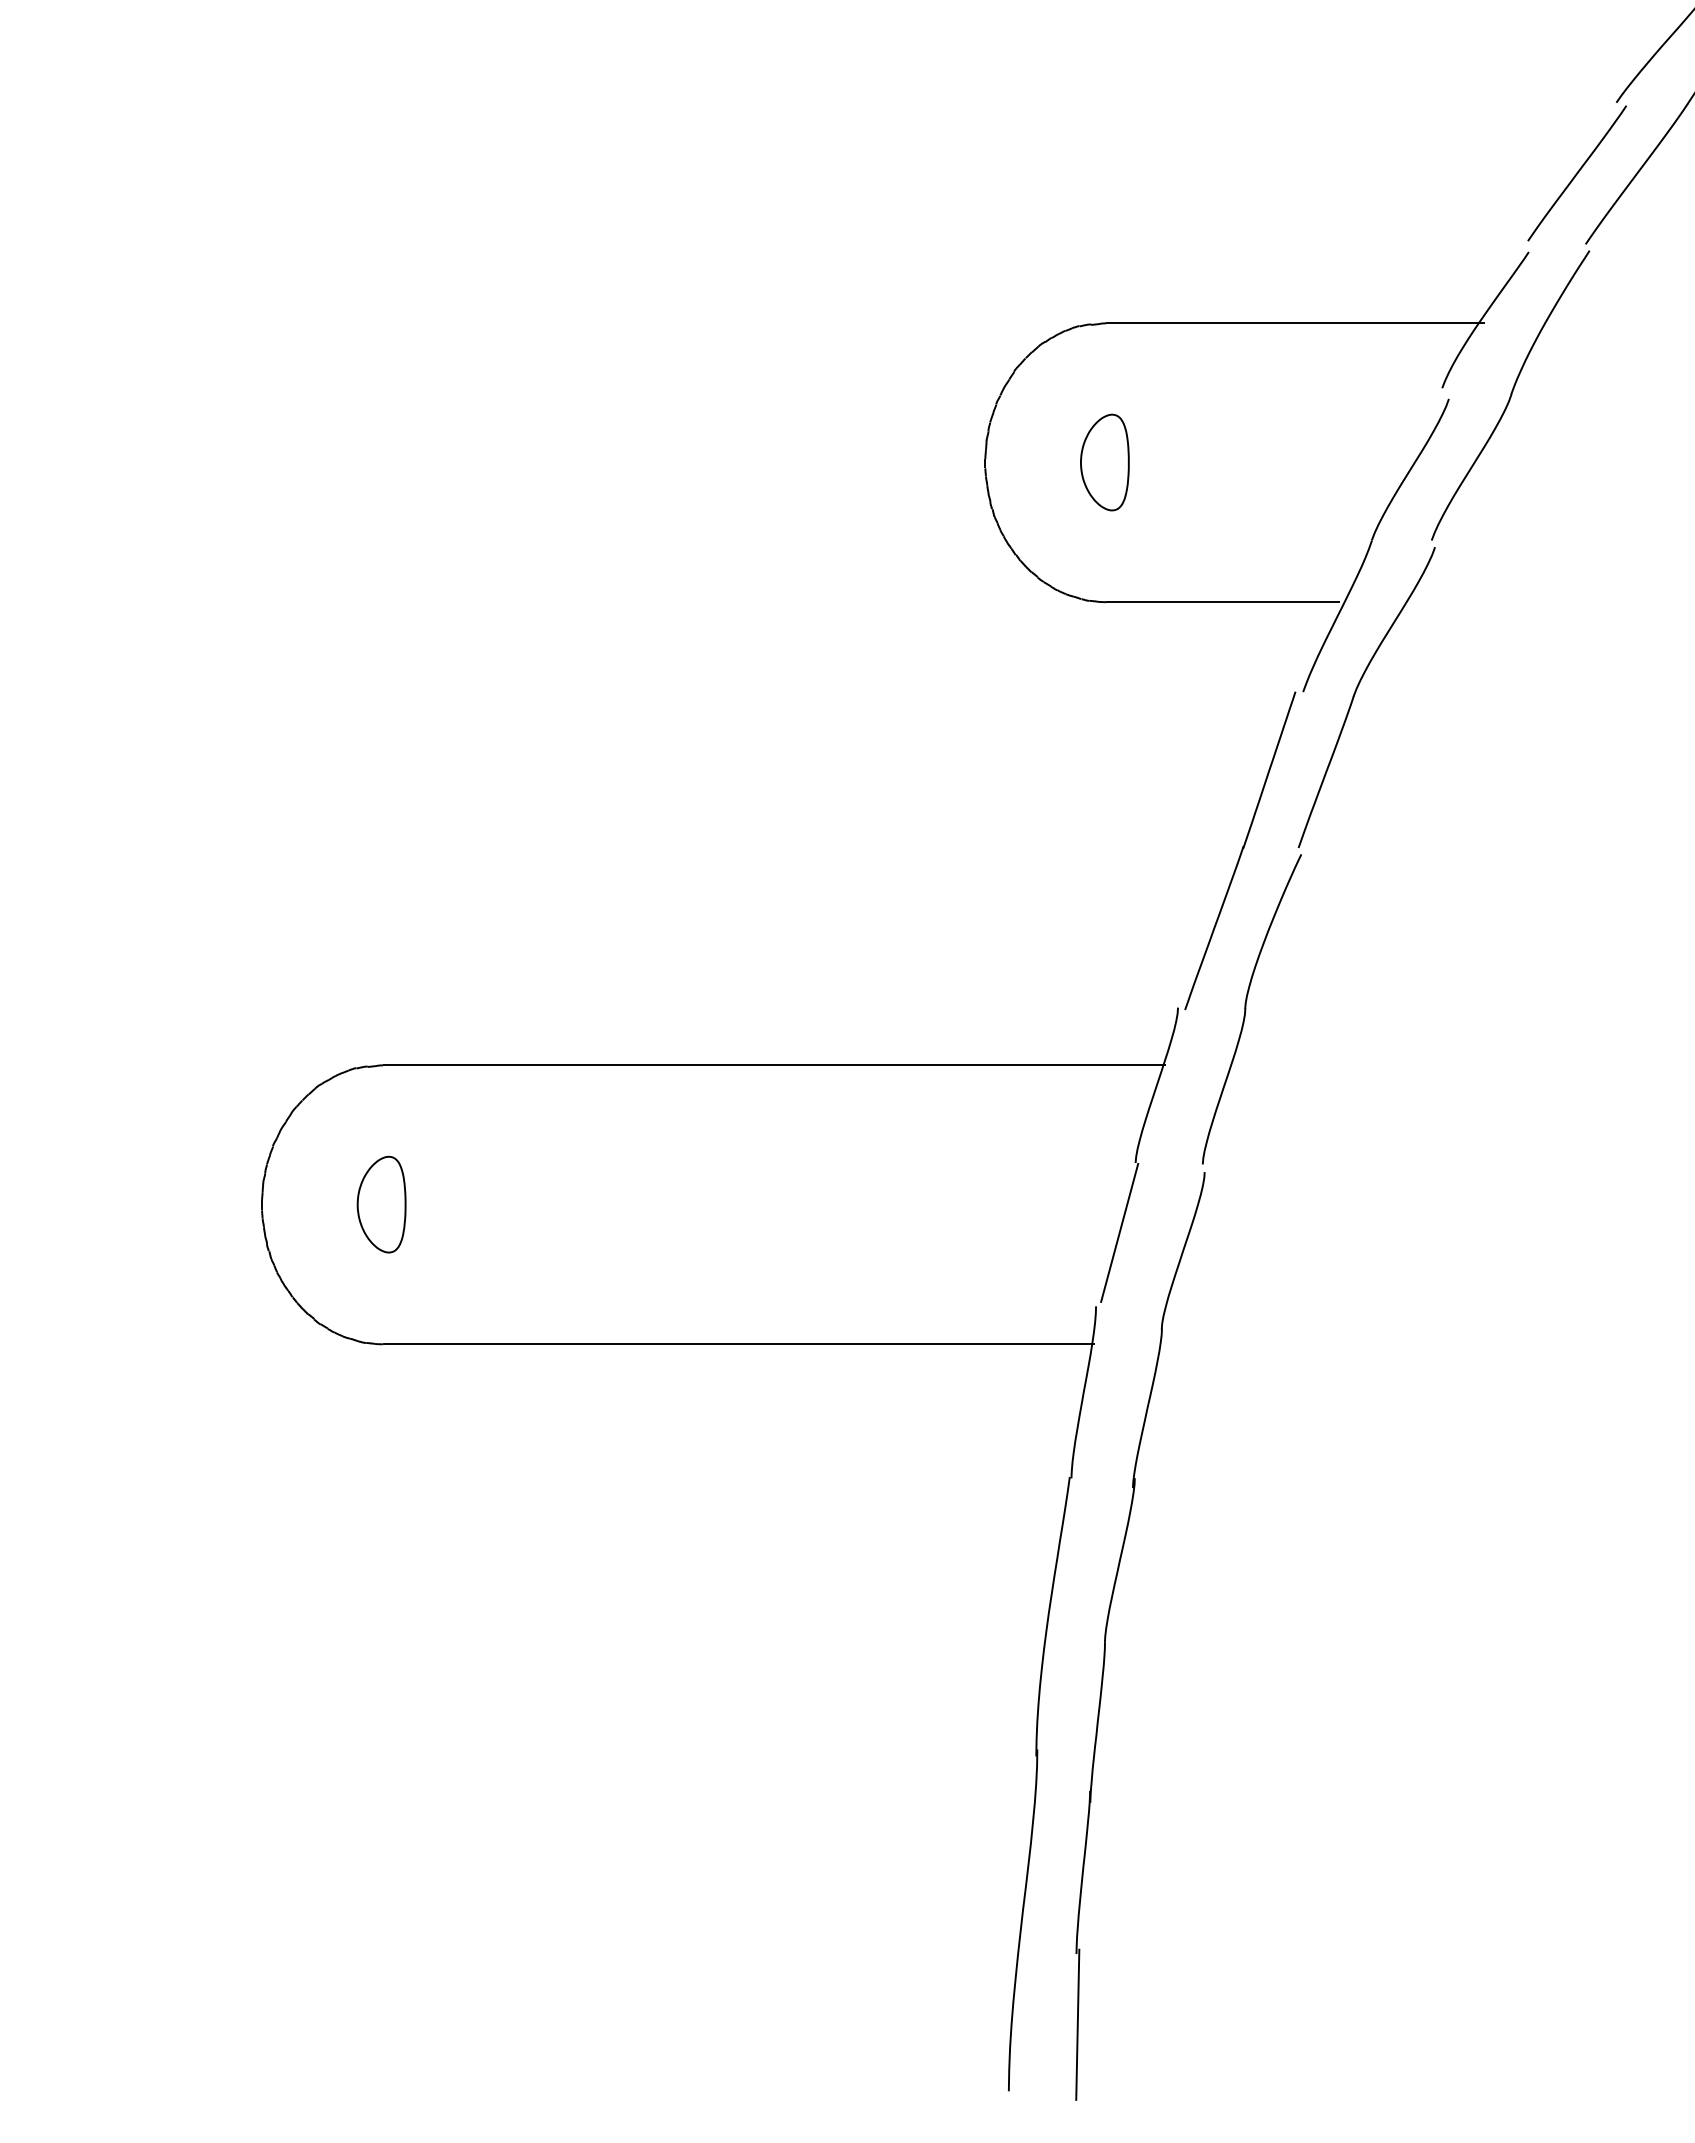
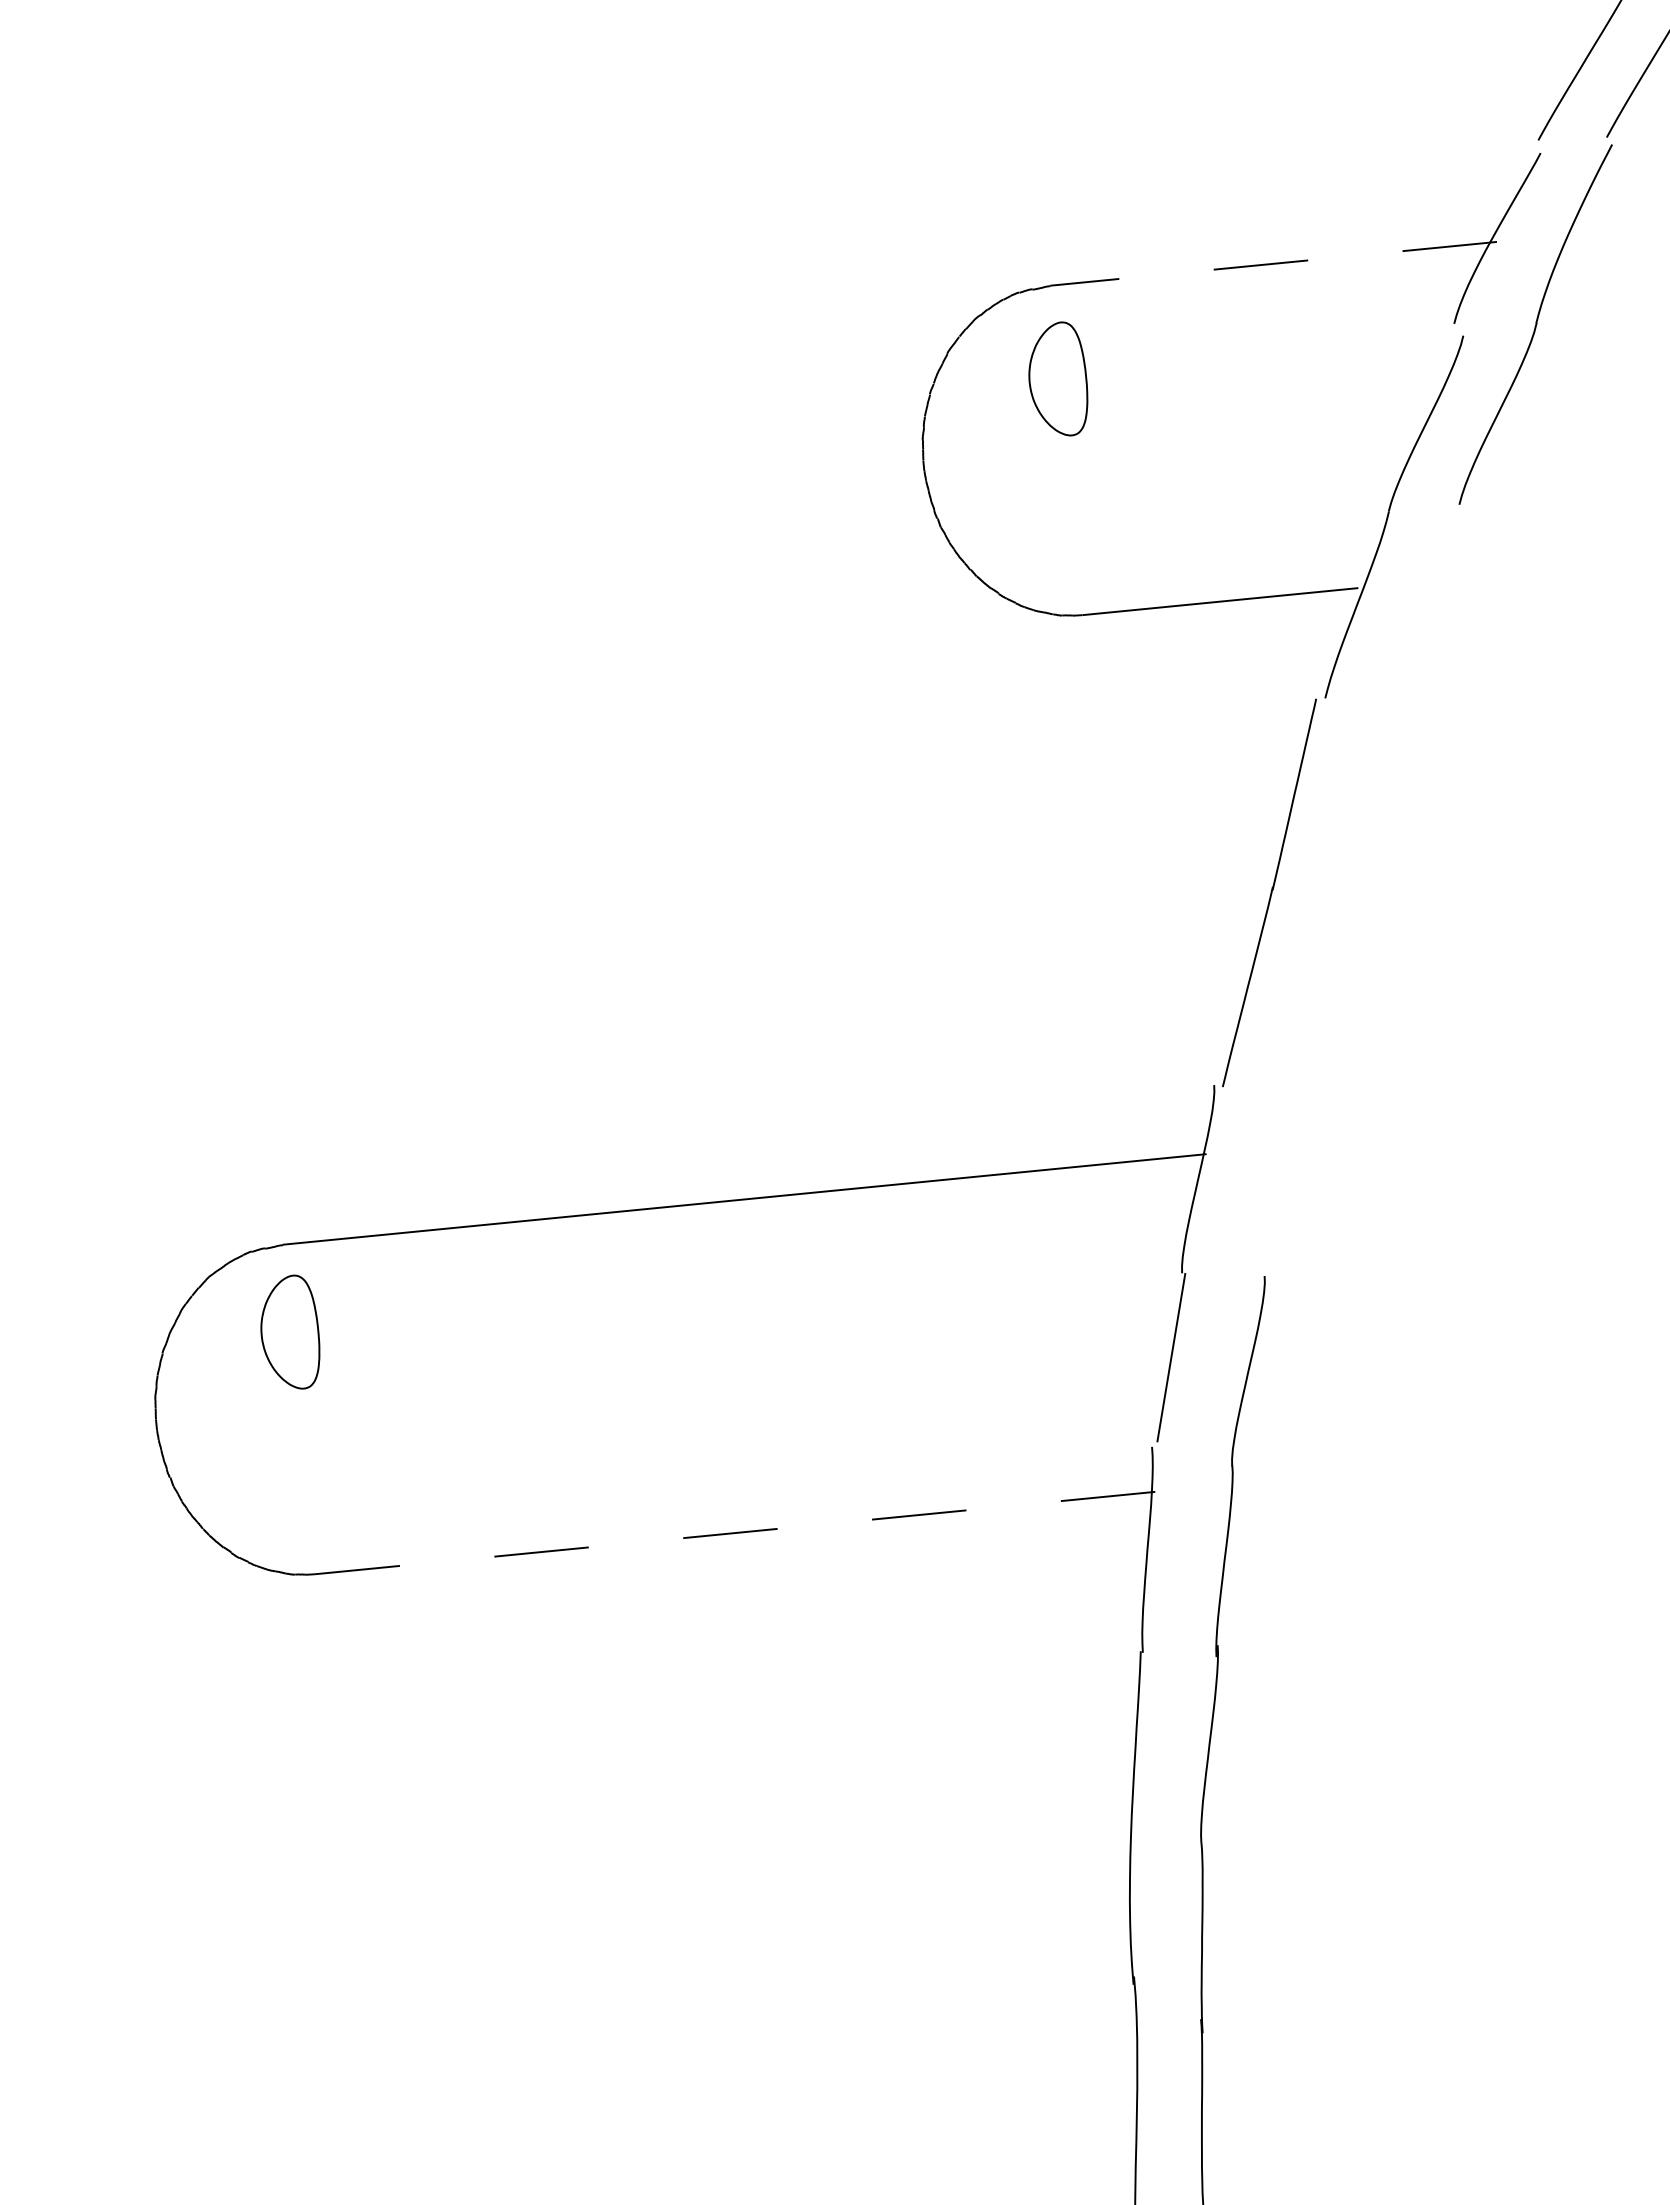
line: (1295, 322) -> (1273, 263), solid -> dashed
part: (1104, 462) -> (1057, 379), moved
part: (1301, 855) -> (1342, 891), removed
part: (381, 1204) -> (289, 1332), moved
line: (738, 1344) -> (734, 1533), solid -> dashed

